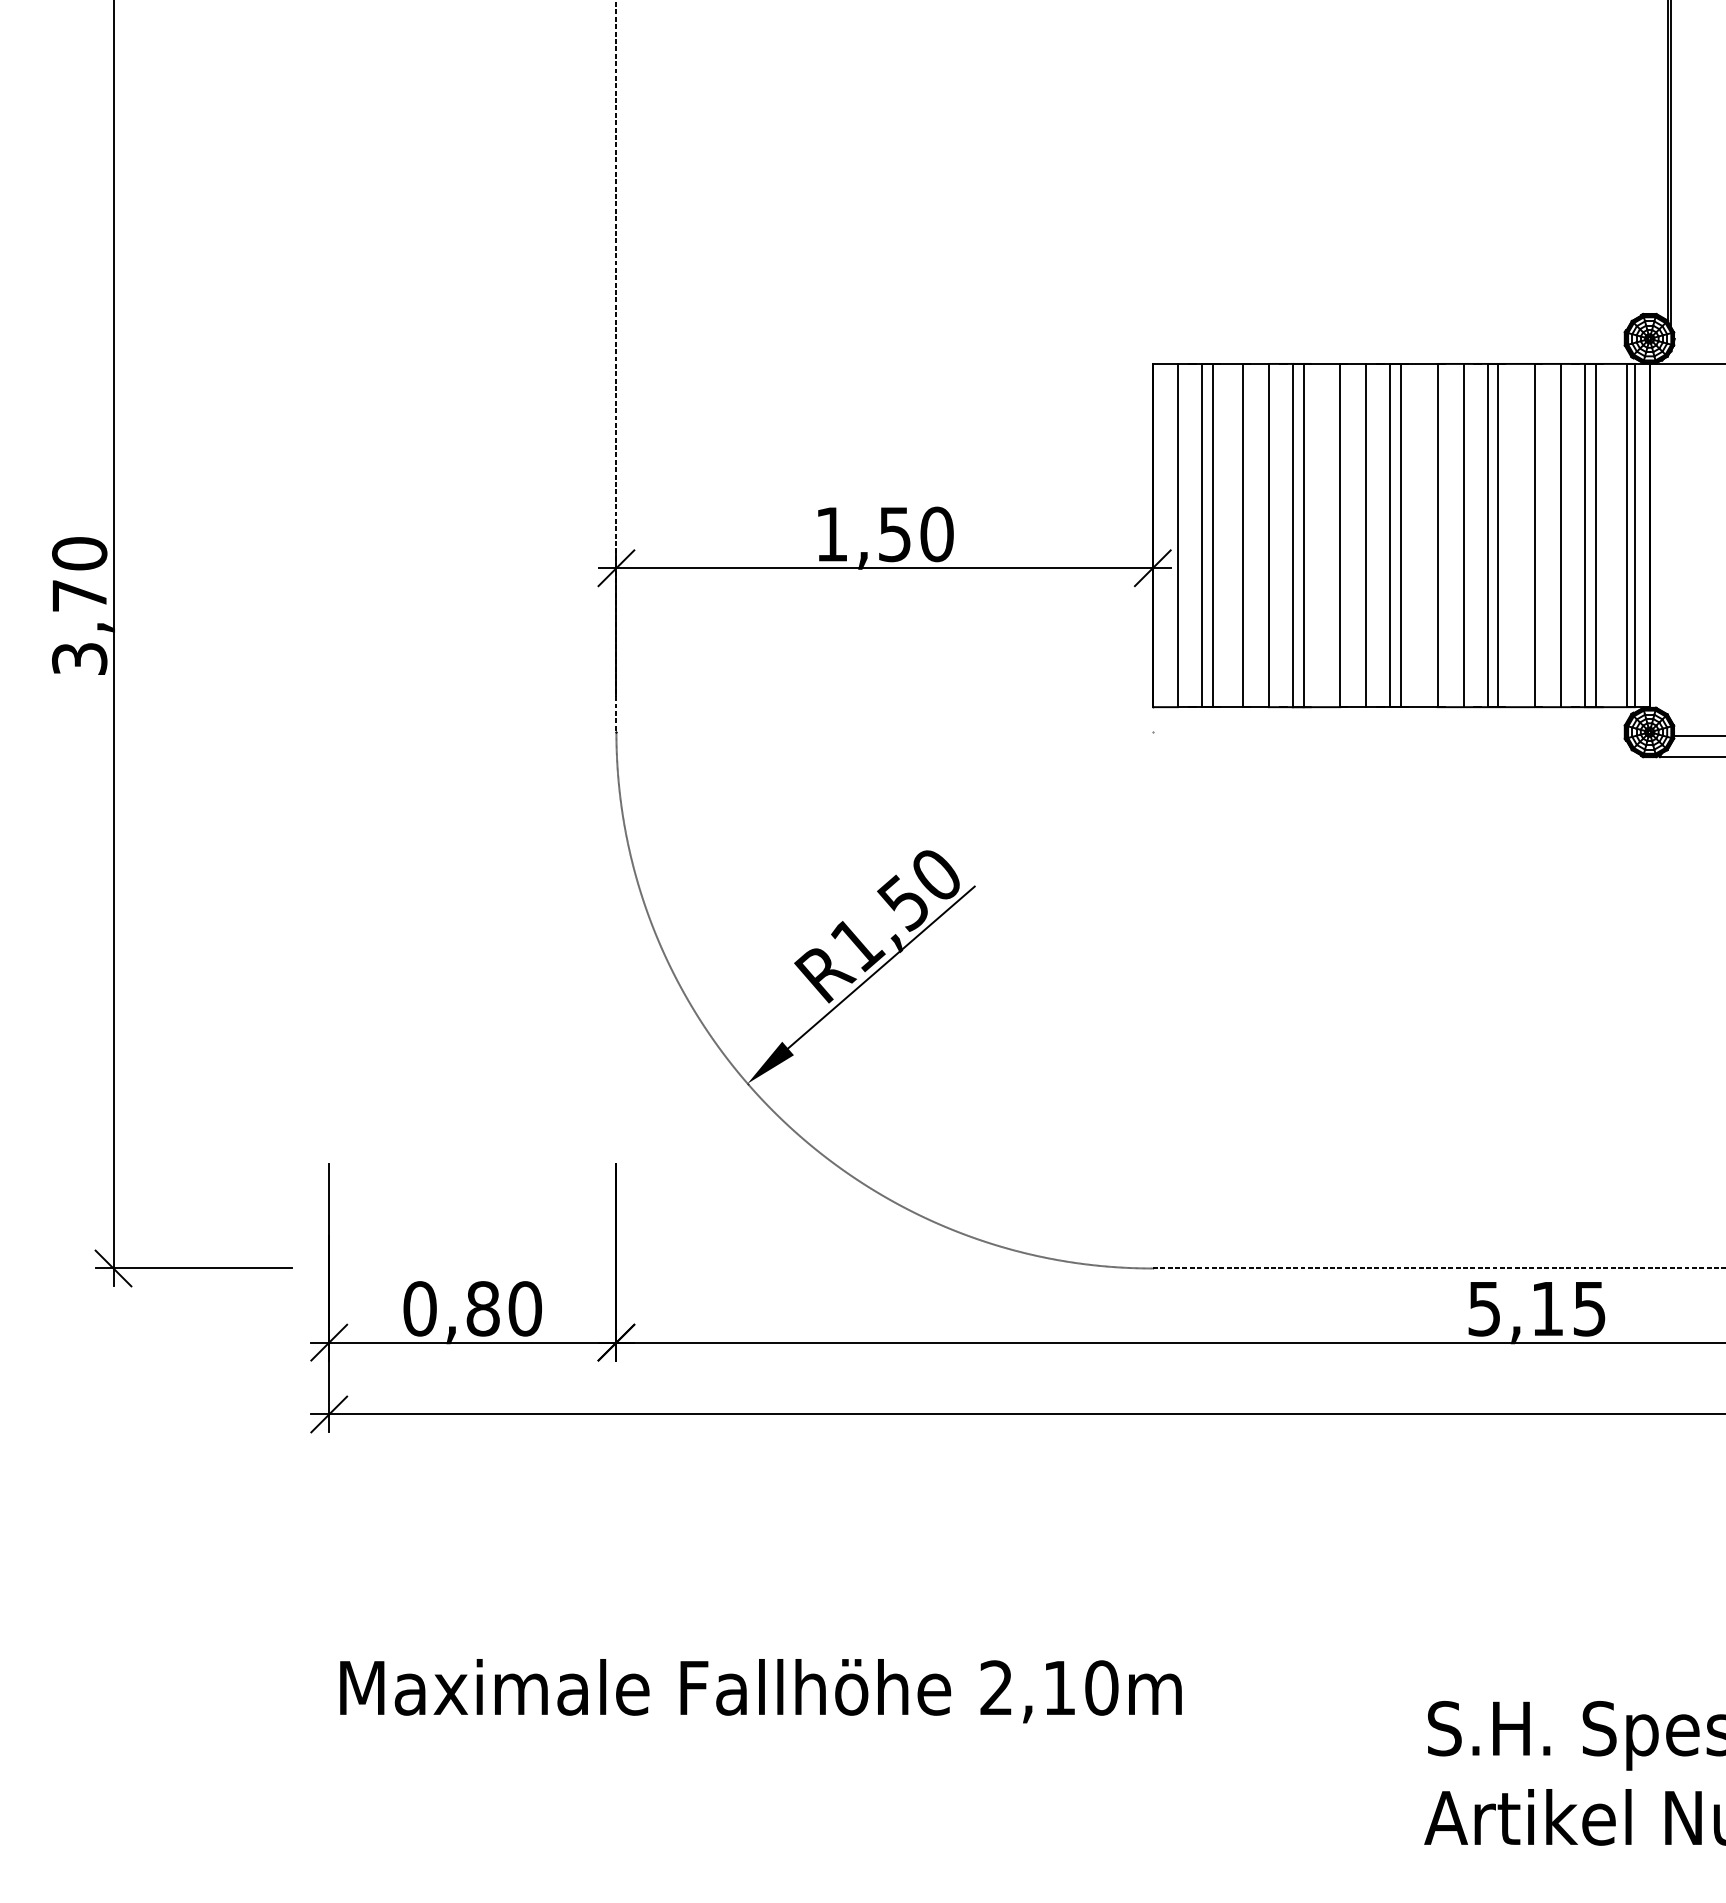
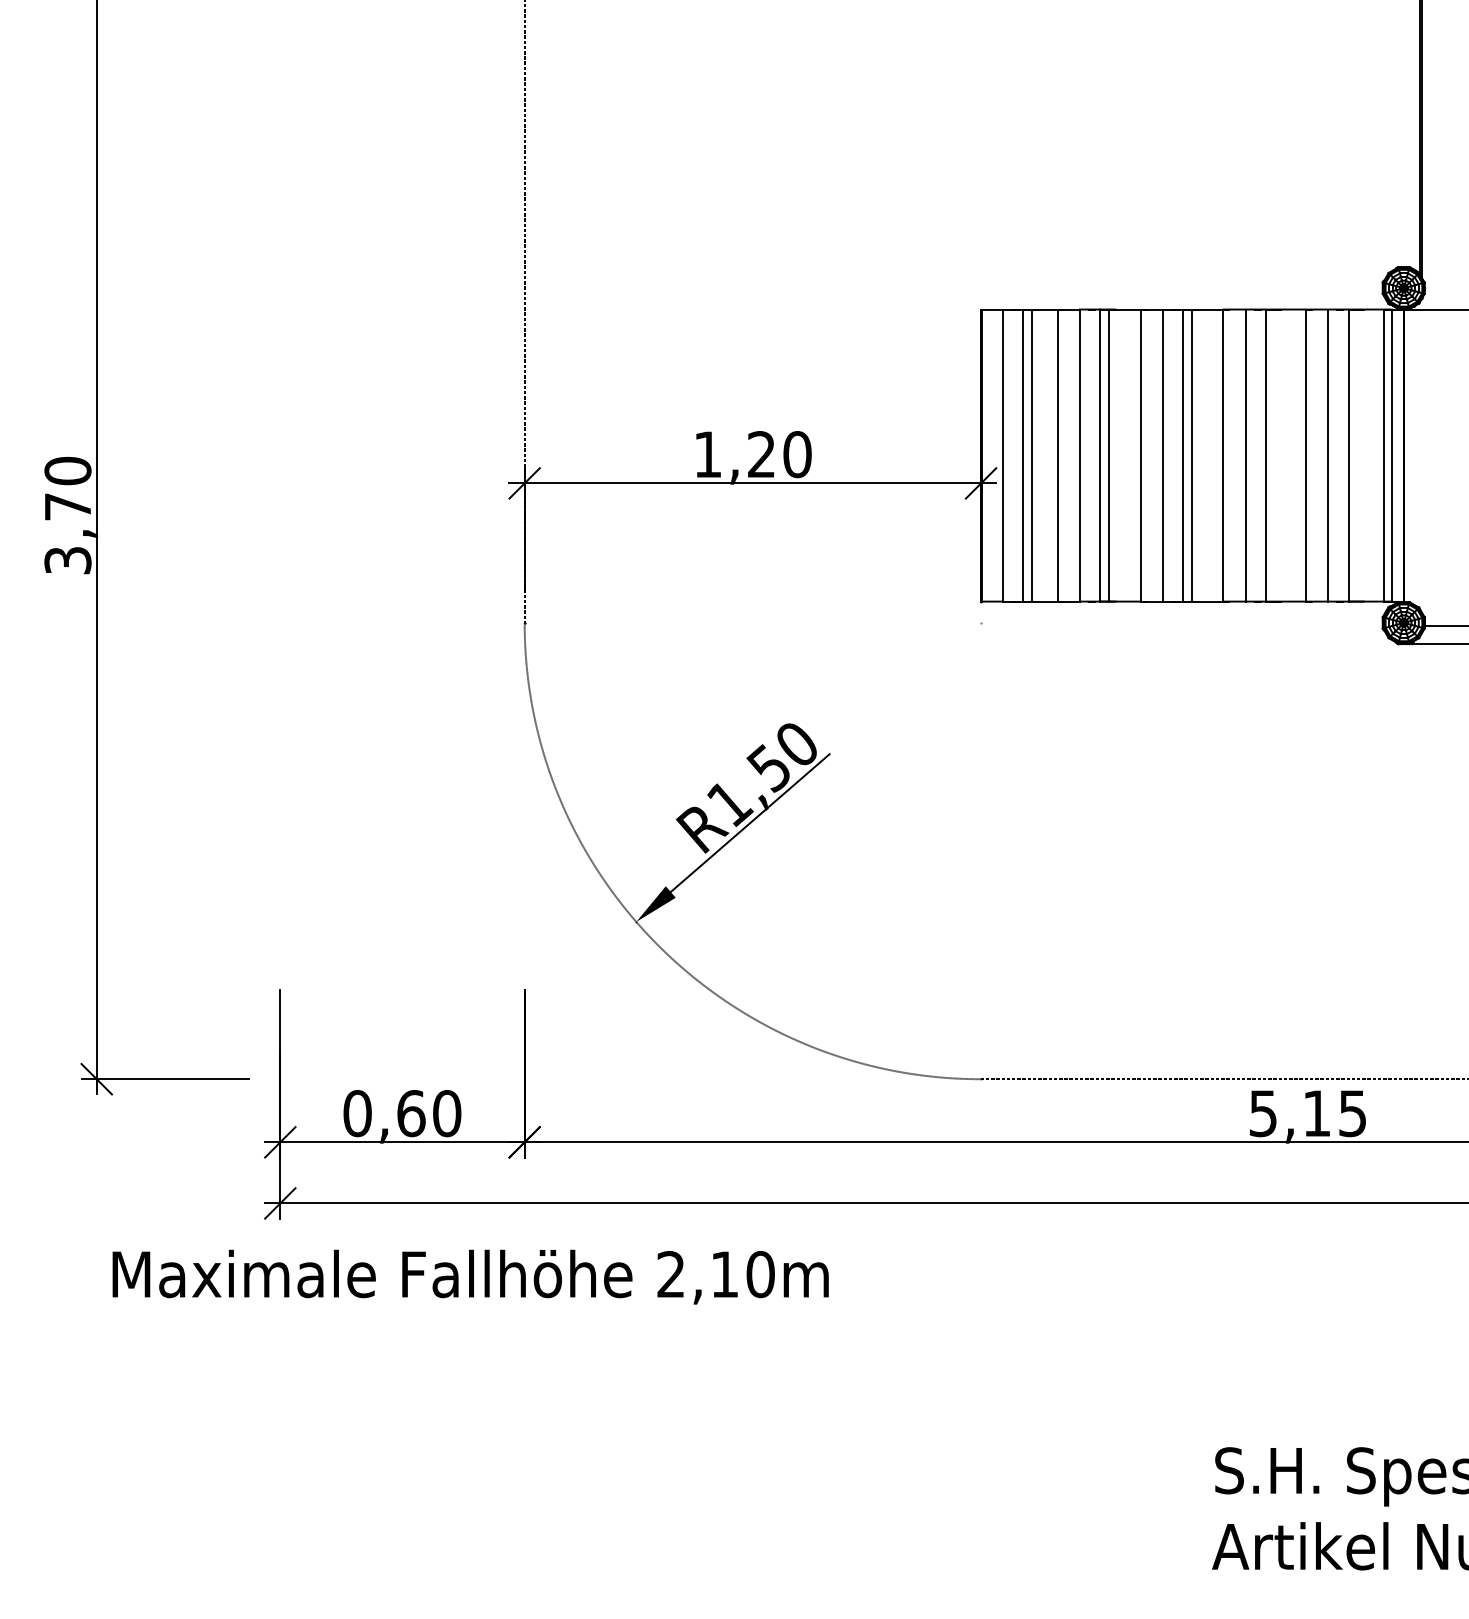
text: (894, 534) -> (761, 454), 1,50 -> 1,20
line: (1498, 535) -> (1275, 455), removed
line: (1595, 535) -> (1357, 455), removed
text: (483, 1308) -> (411, 1113), 0,80 -> 0,60
text: (760, 1691) -> (470, 1277), moved

